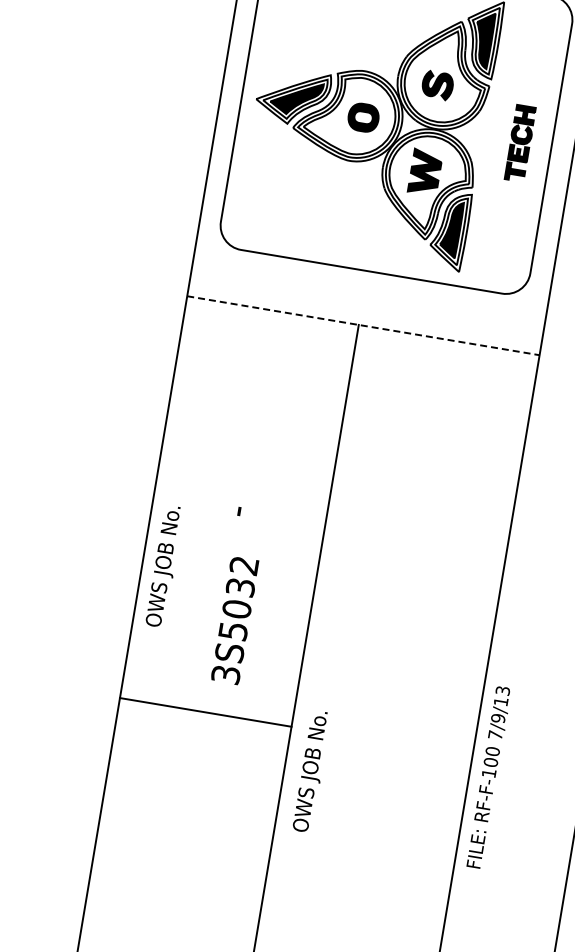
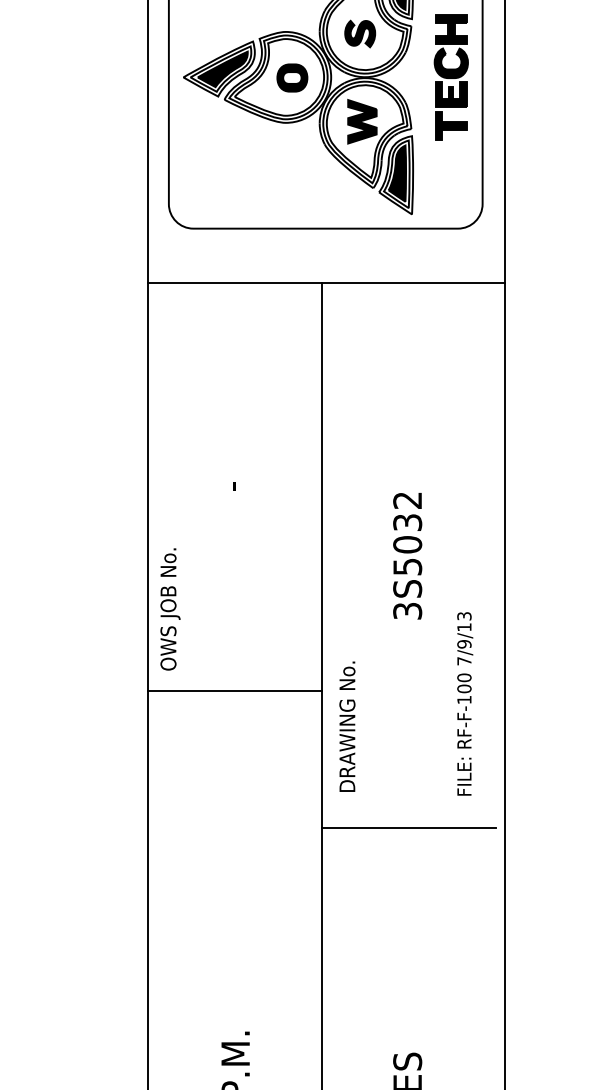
part: (519, 143) -> (450, 77), size x1.67
line: (363, 326) -> (326, 283), dashed -> solid
text: (164, 566) -> (170, 609), moved
text: (234, 620) -> (407, 556), moved
text: (312, 766) -> (349, 726), OWS JOB No. -> DRAWING No.
text: (489, 777) -> (465, 703), moved
line: (354, 877) -> (408, 828), added

